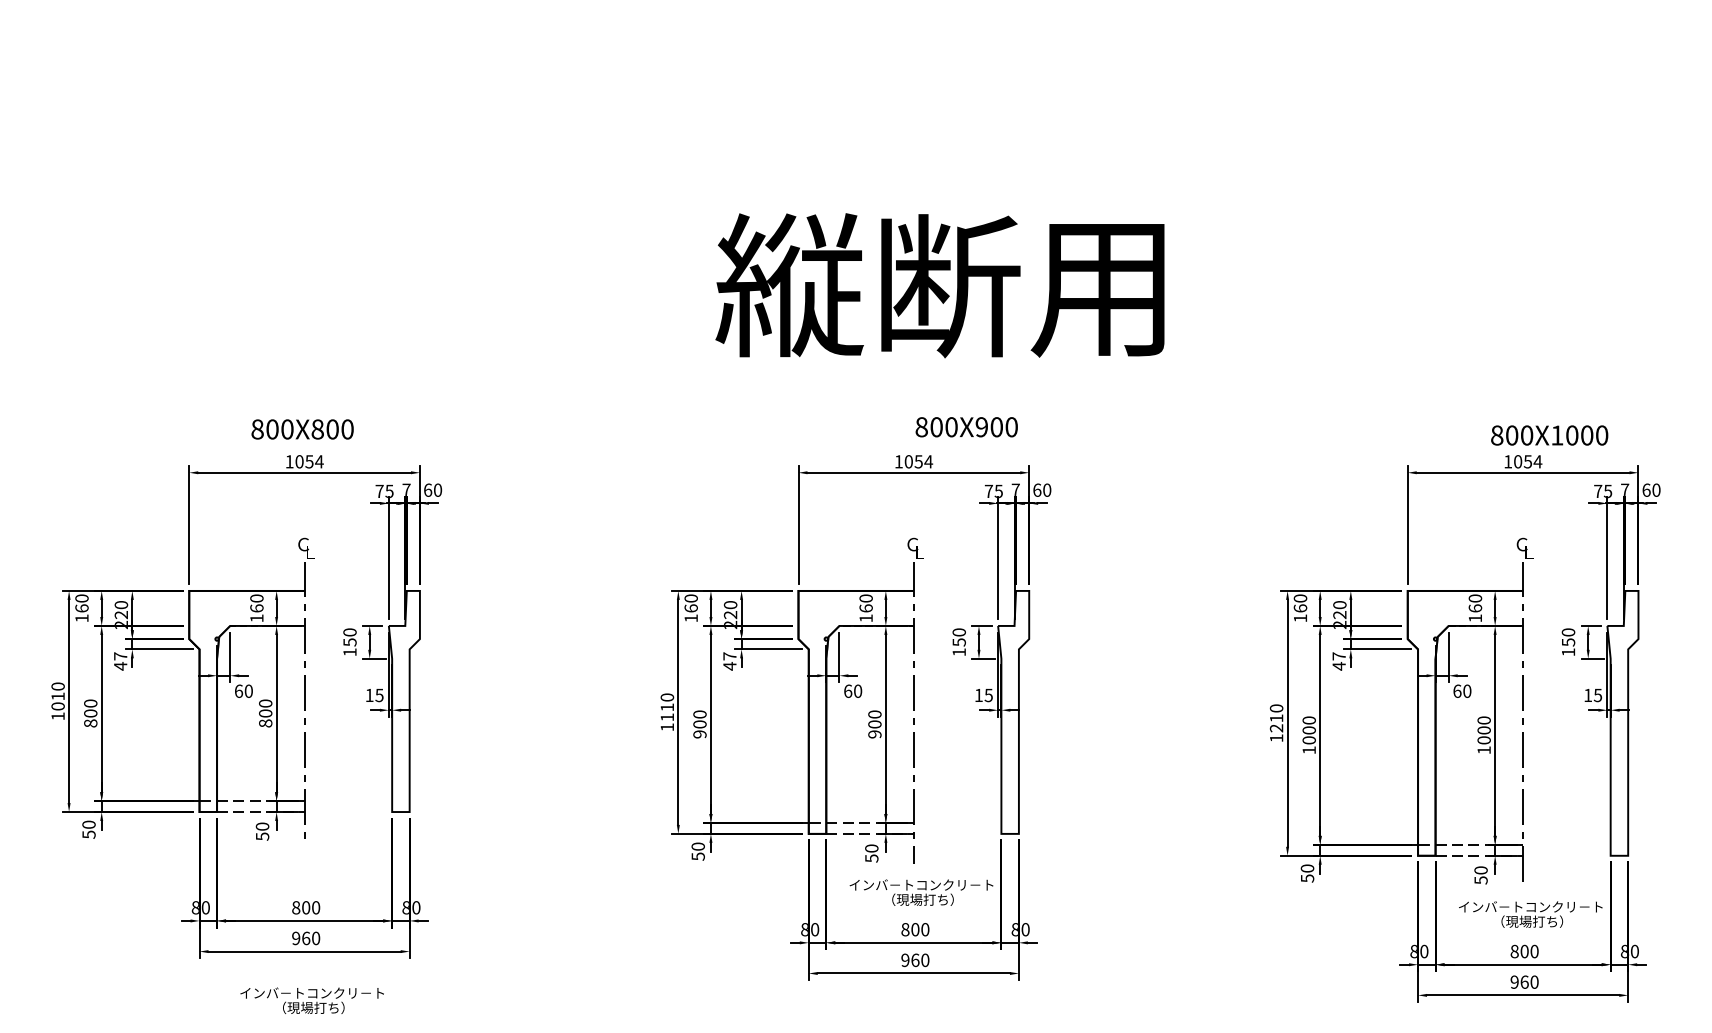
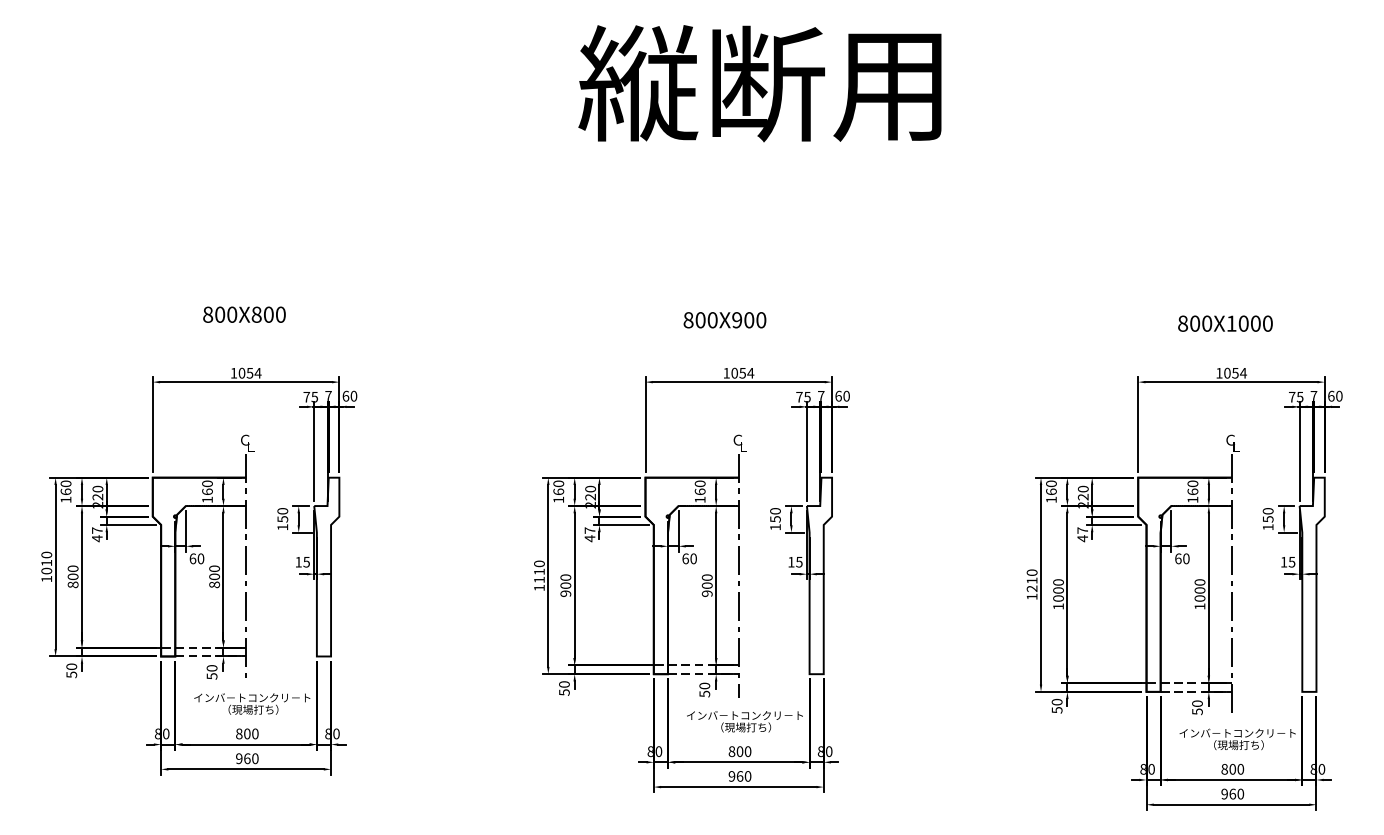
text: (939, 285) -> (759, 83), moved
text: (966, 427) -> (724, 320), moved
text: (302, 429) -> (244, 314), moved
text: (1549, 435) -> (1225, 323), moved
text: (311, 1000) -> (251, 703), moved

